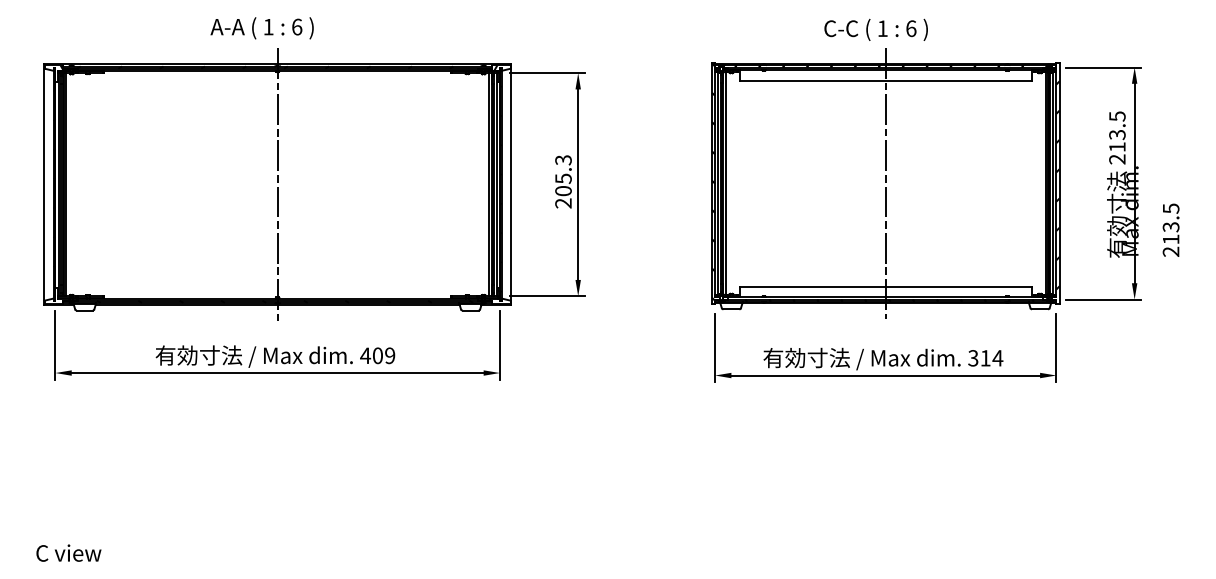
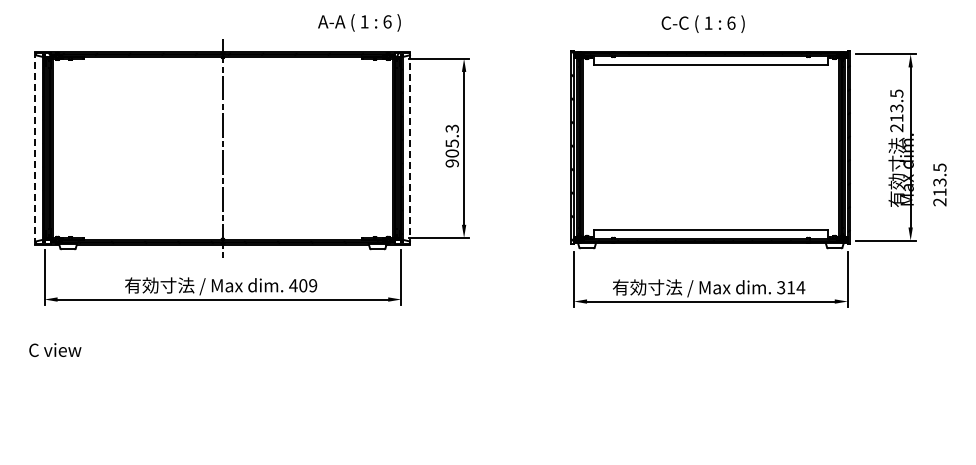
text: (262, 27) -> (359, 22), moved
line: (885, 183) -> (710, 147), removed
line: (44, 184) -> (35, 148), solid -> dashed
line: (511, 184) -> (410, 148), solid -> dashed
text: (563, 203) -> (452, 163), 205.3 -> 905.3
text: (69, 552) -> (55, 349), moved

